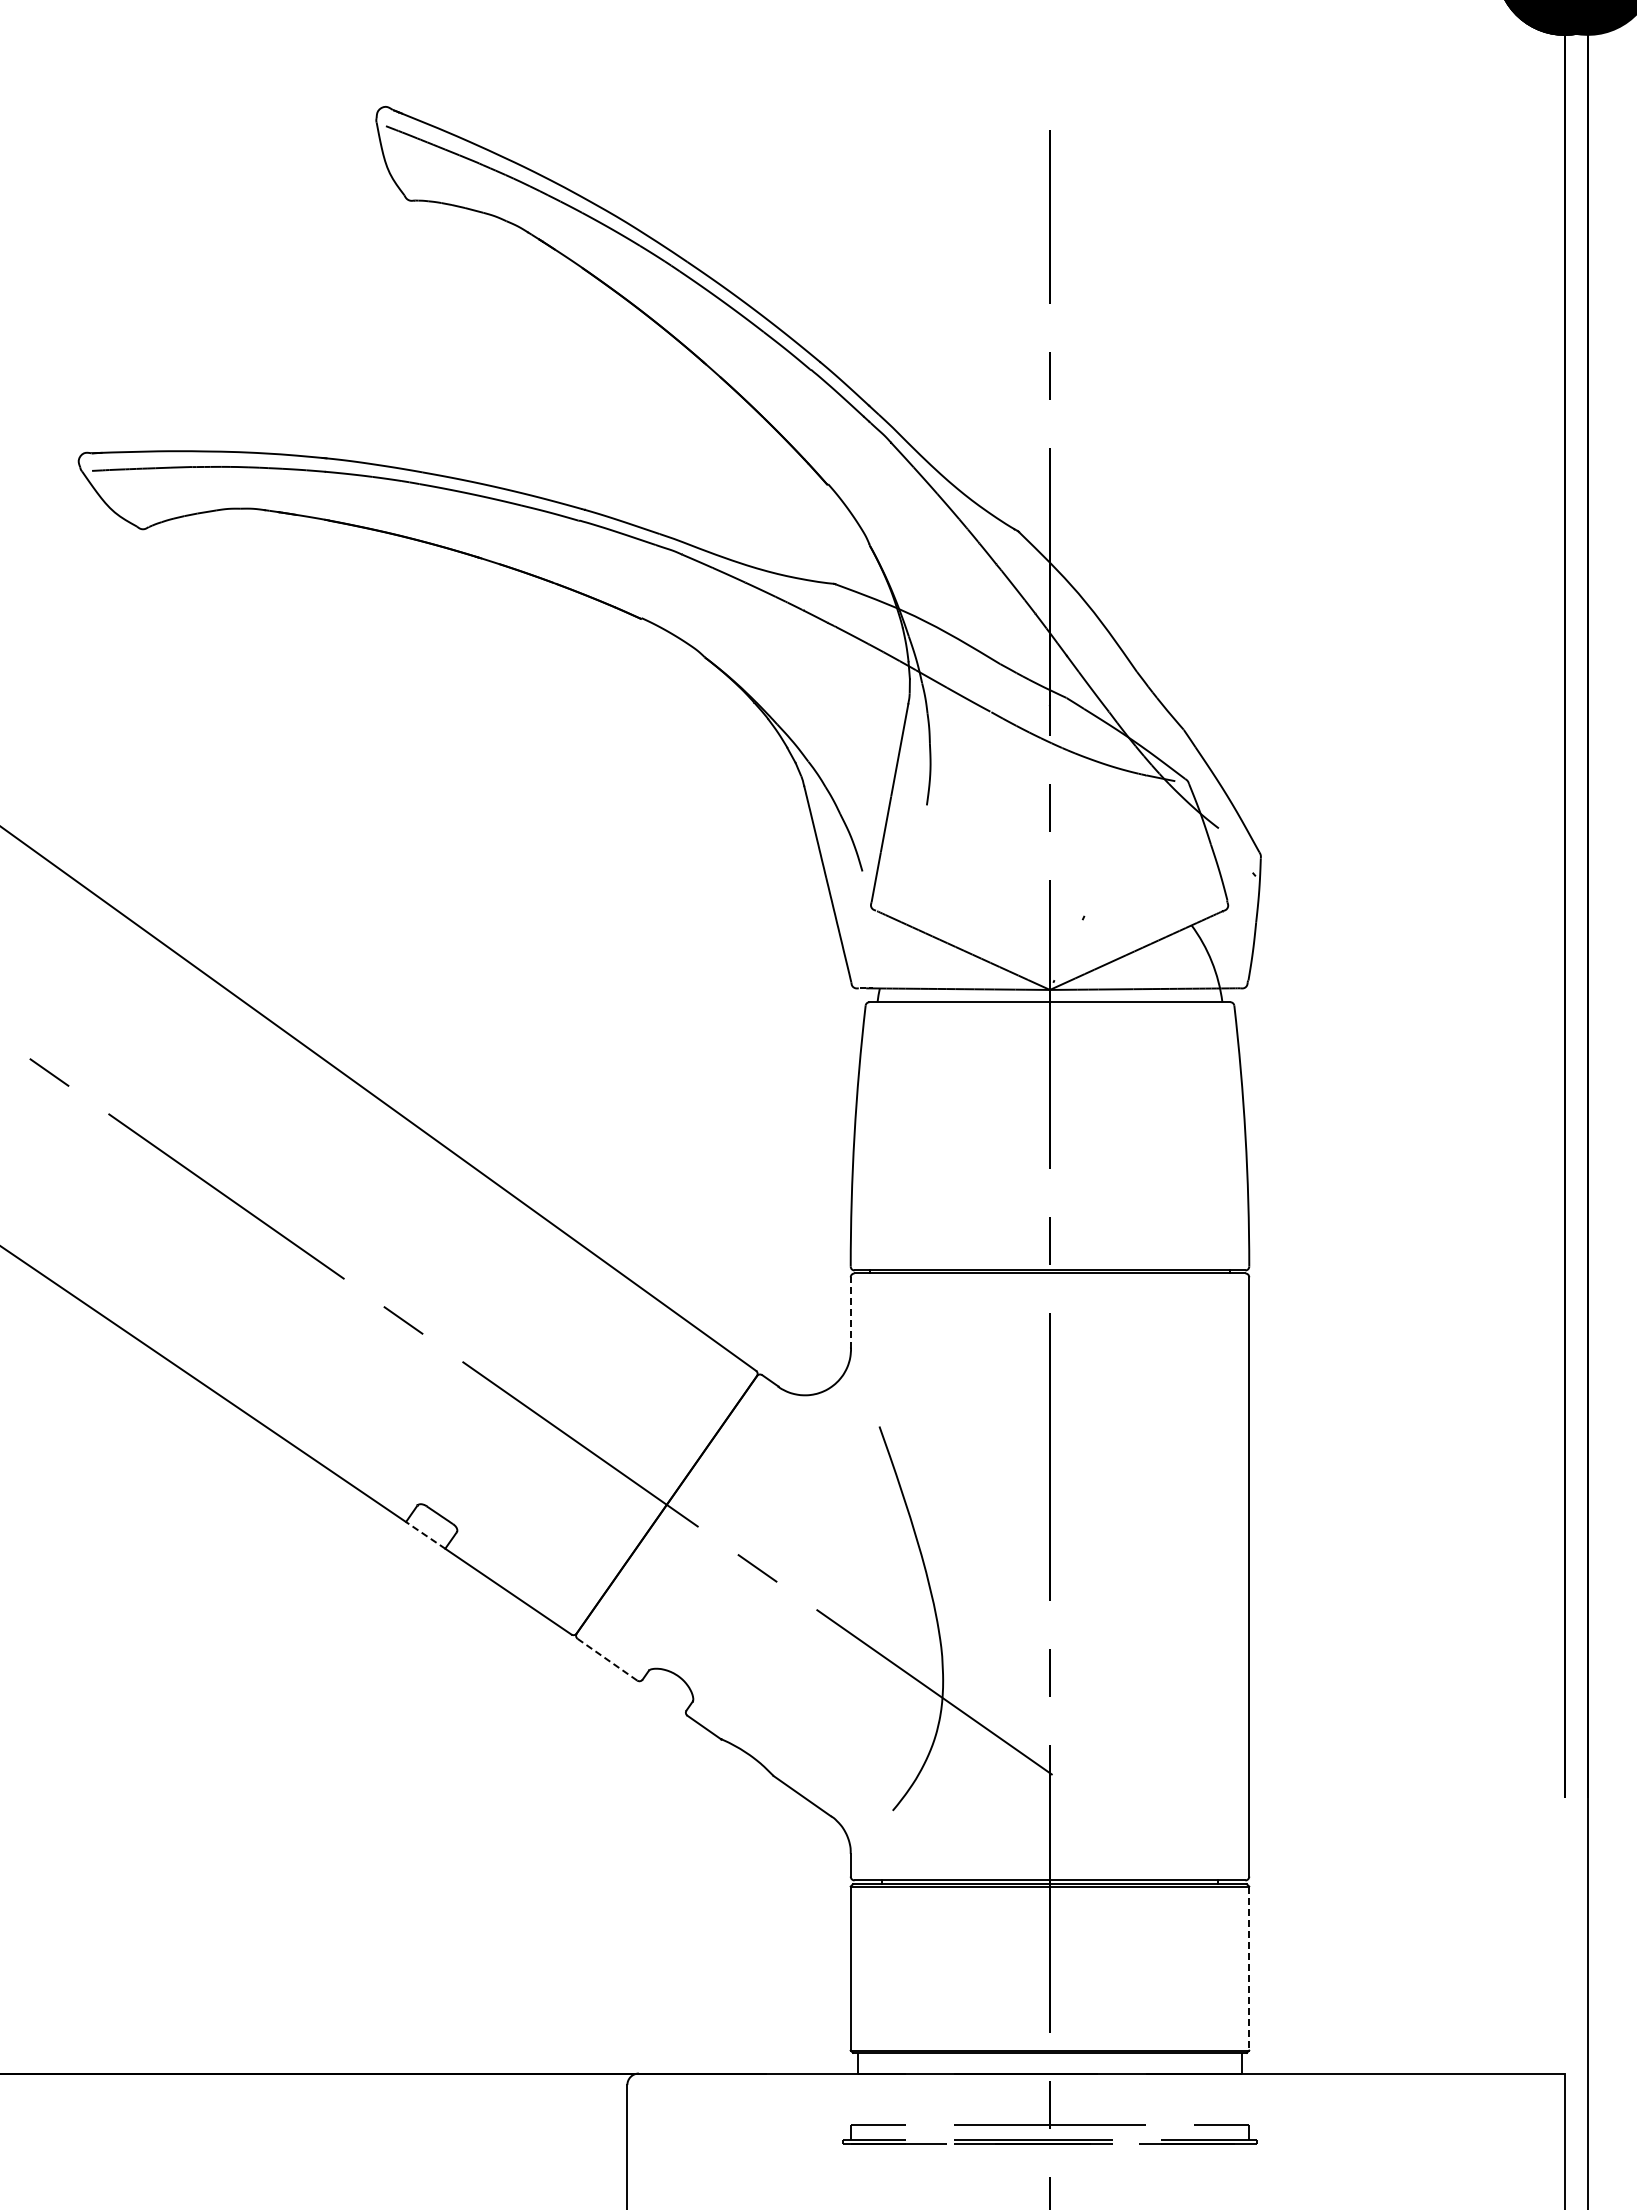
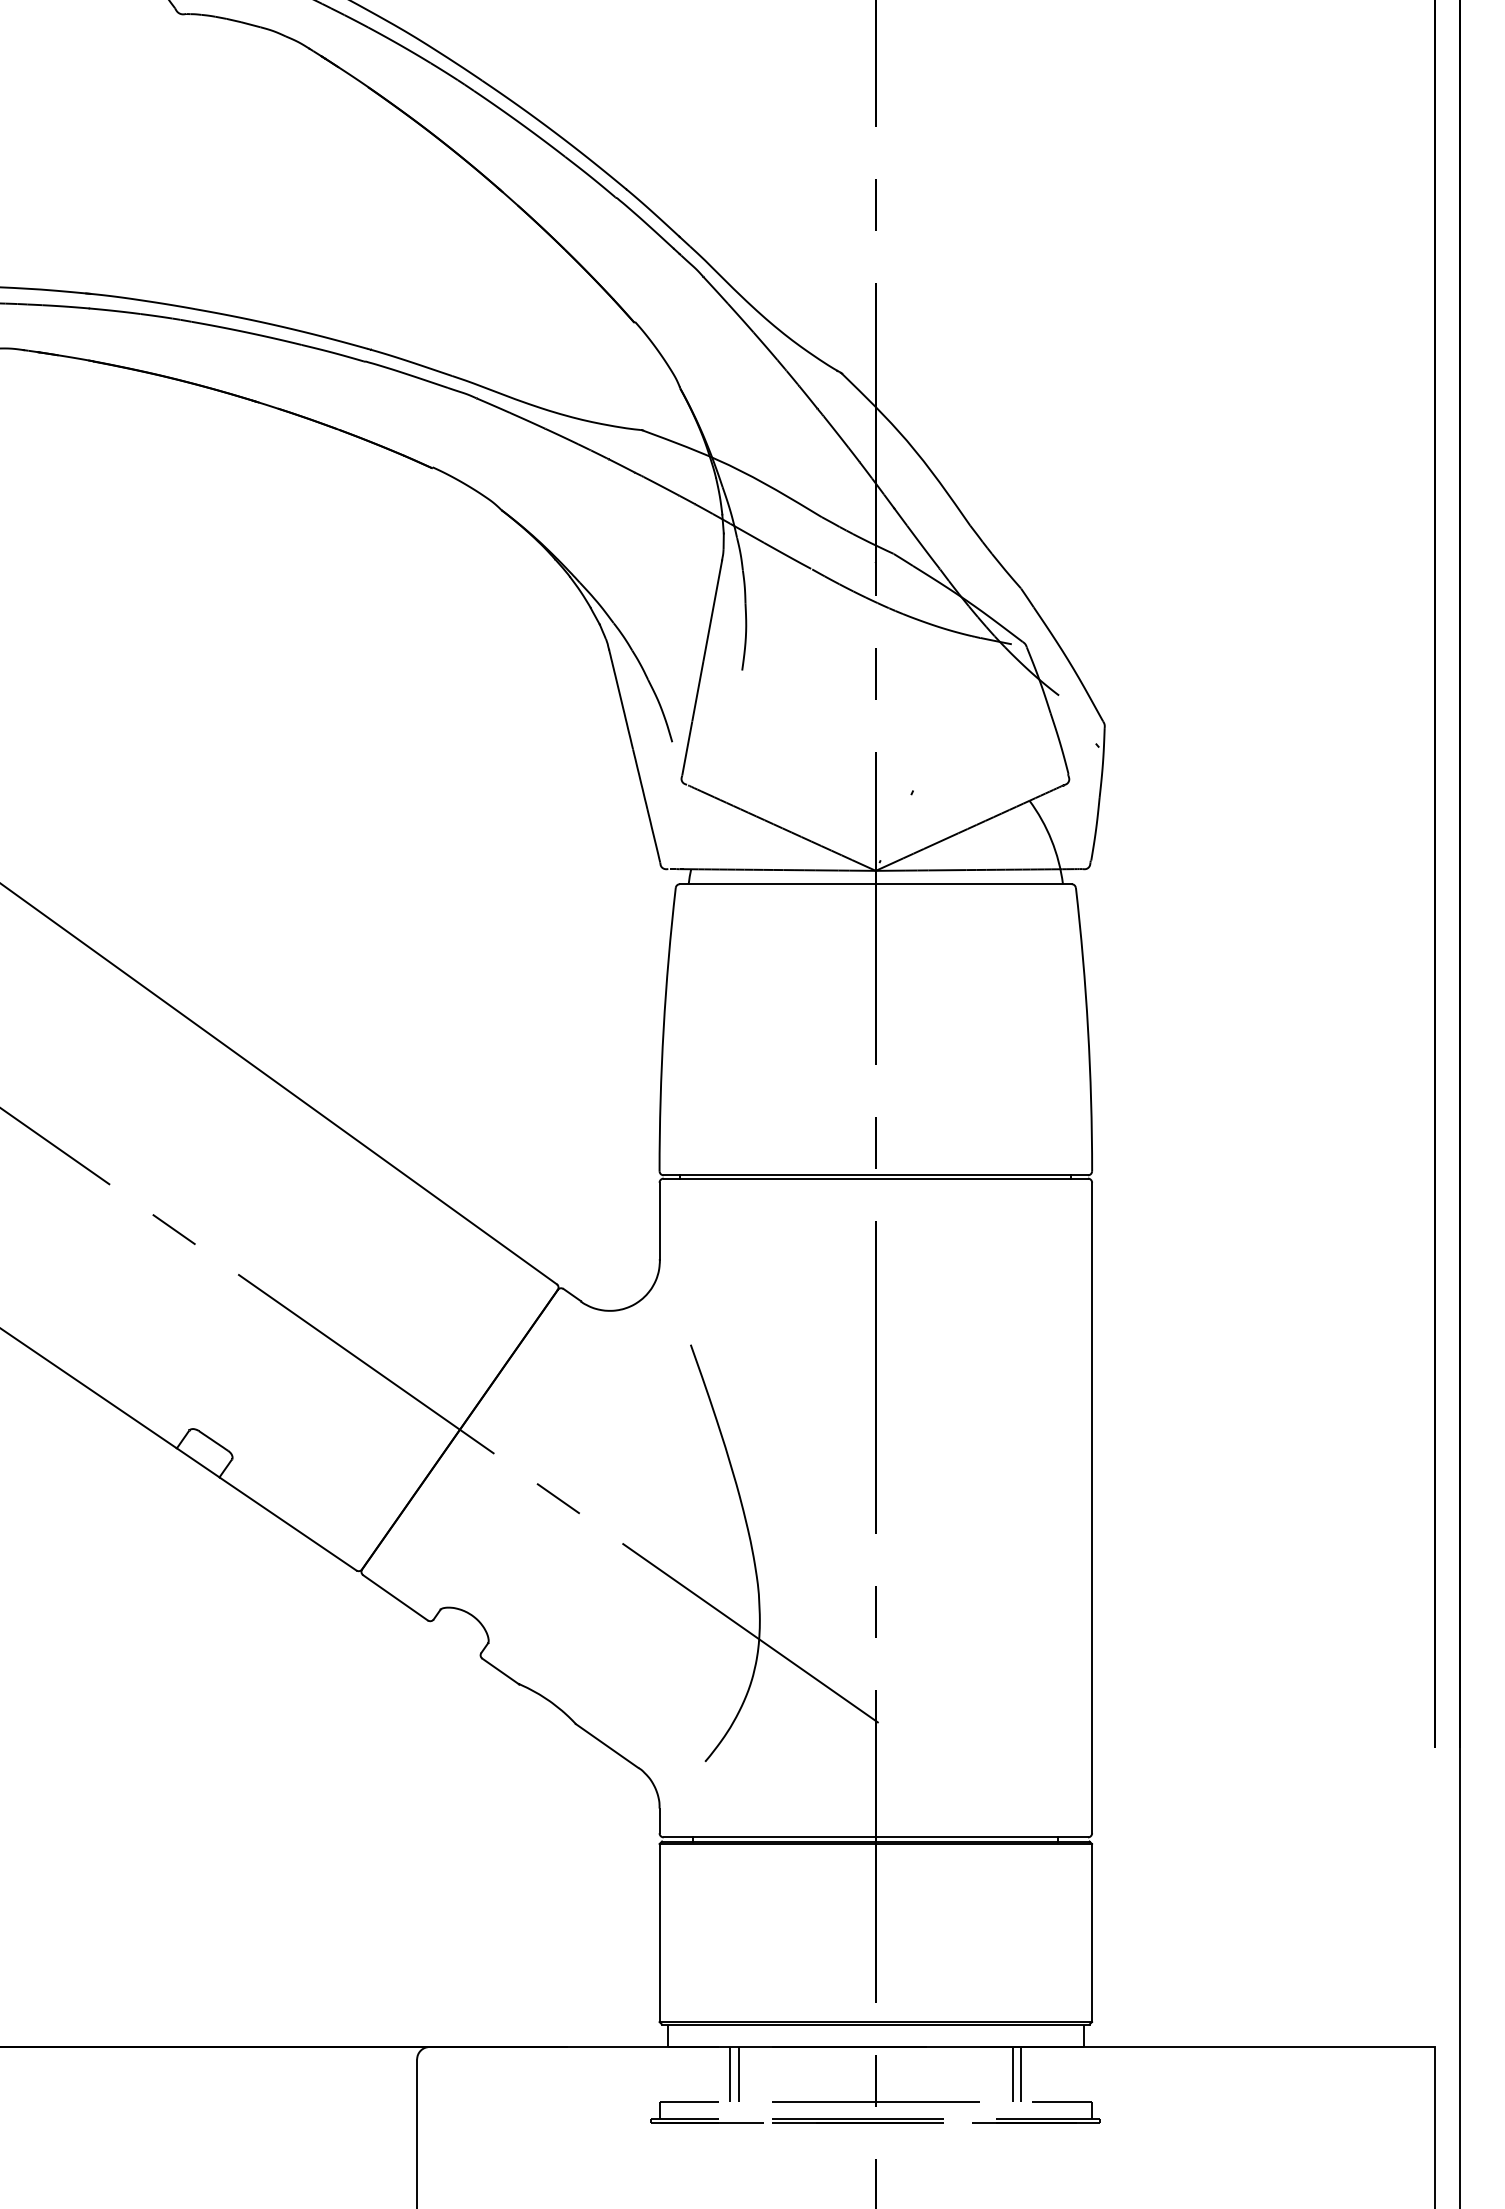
line: (850, 1313) -> (659, 1222), dashed -> solid
line: (425, 1535) -> (198, 1463), dashed -> solid
line: (607, 1659) -> (395, 1597), dashed -> solid
line: (1249, 1969) -> (1092, 1934), dashed -> solid
line: (915, 2098) -> (729, 2074), added
line: (923, 2098) -> (738, 2074), added
line: (1176, 2098) -> (1013, 2074), added
line: (1184, 2098) -> (1021, 2074), added

